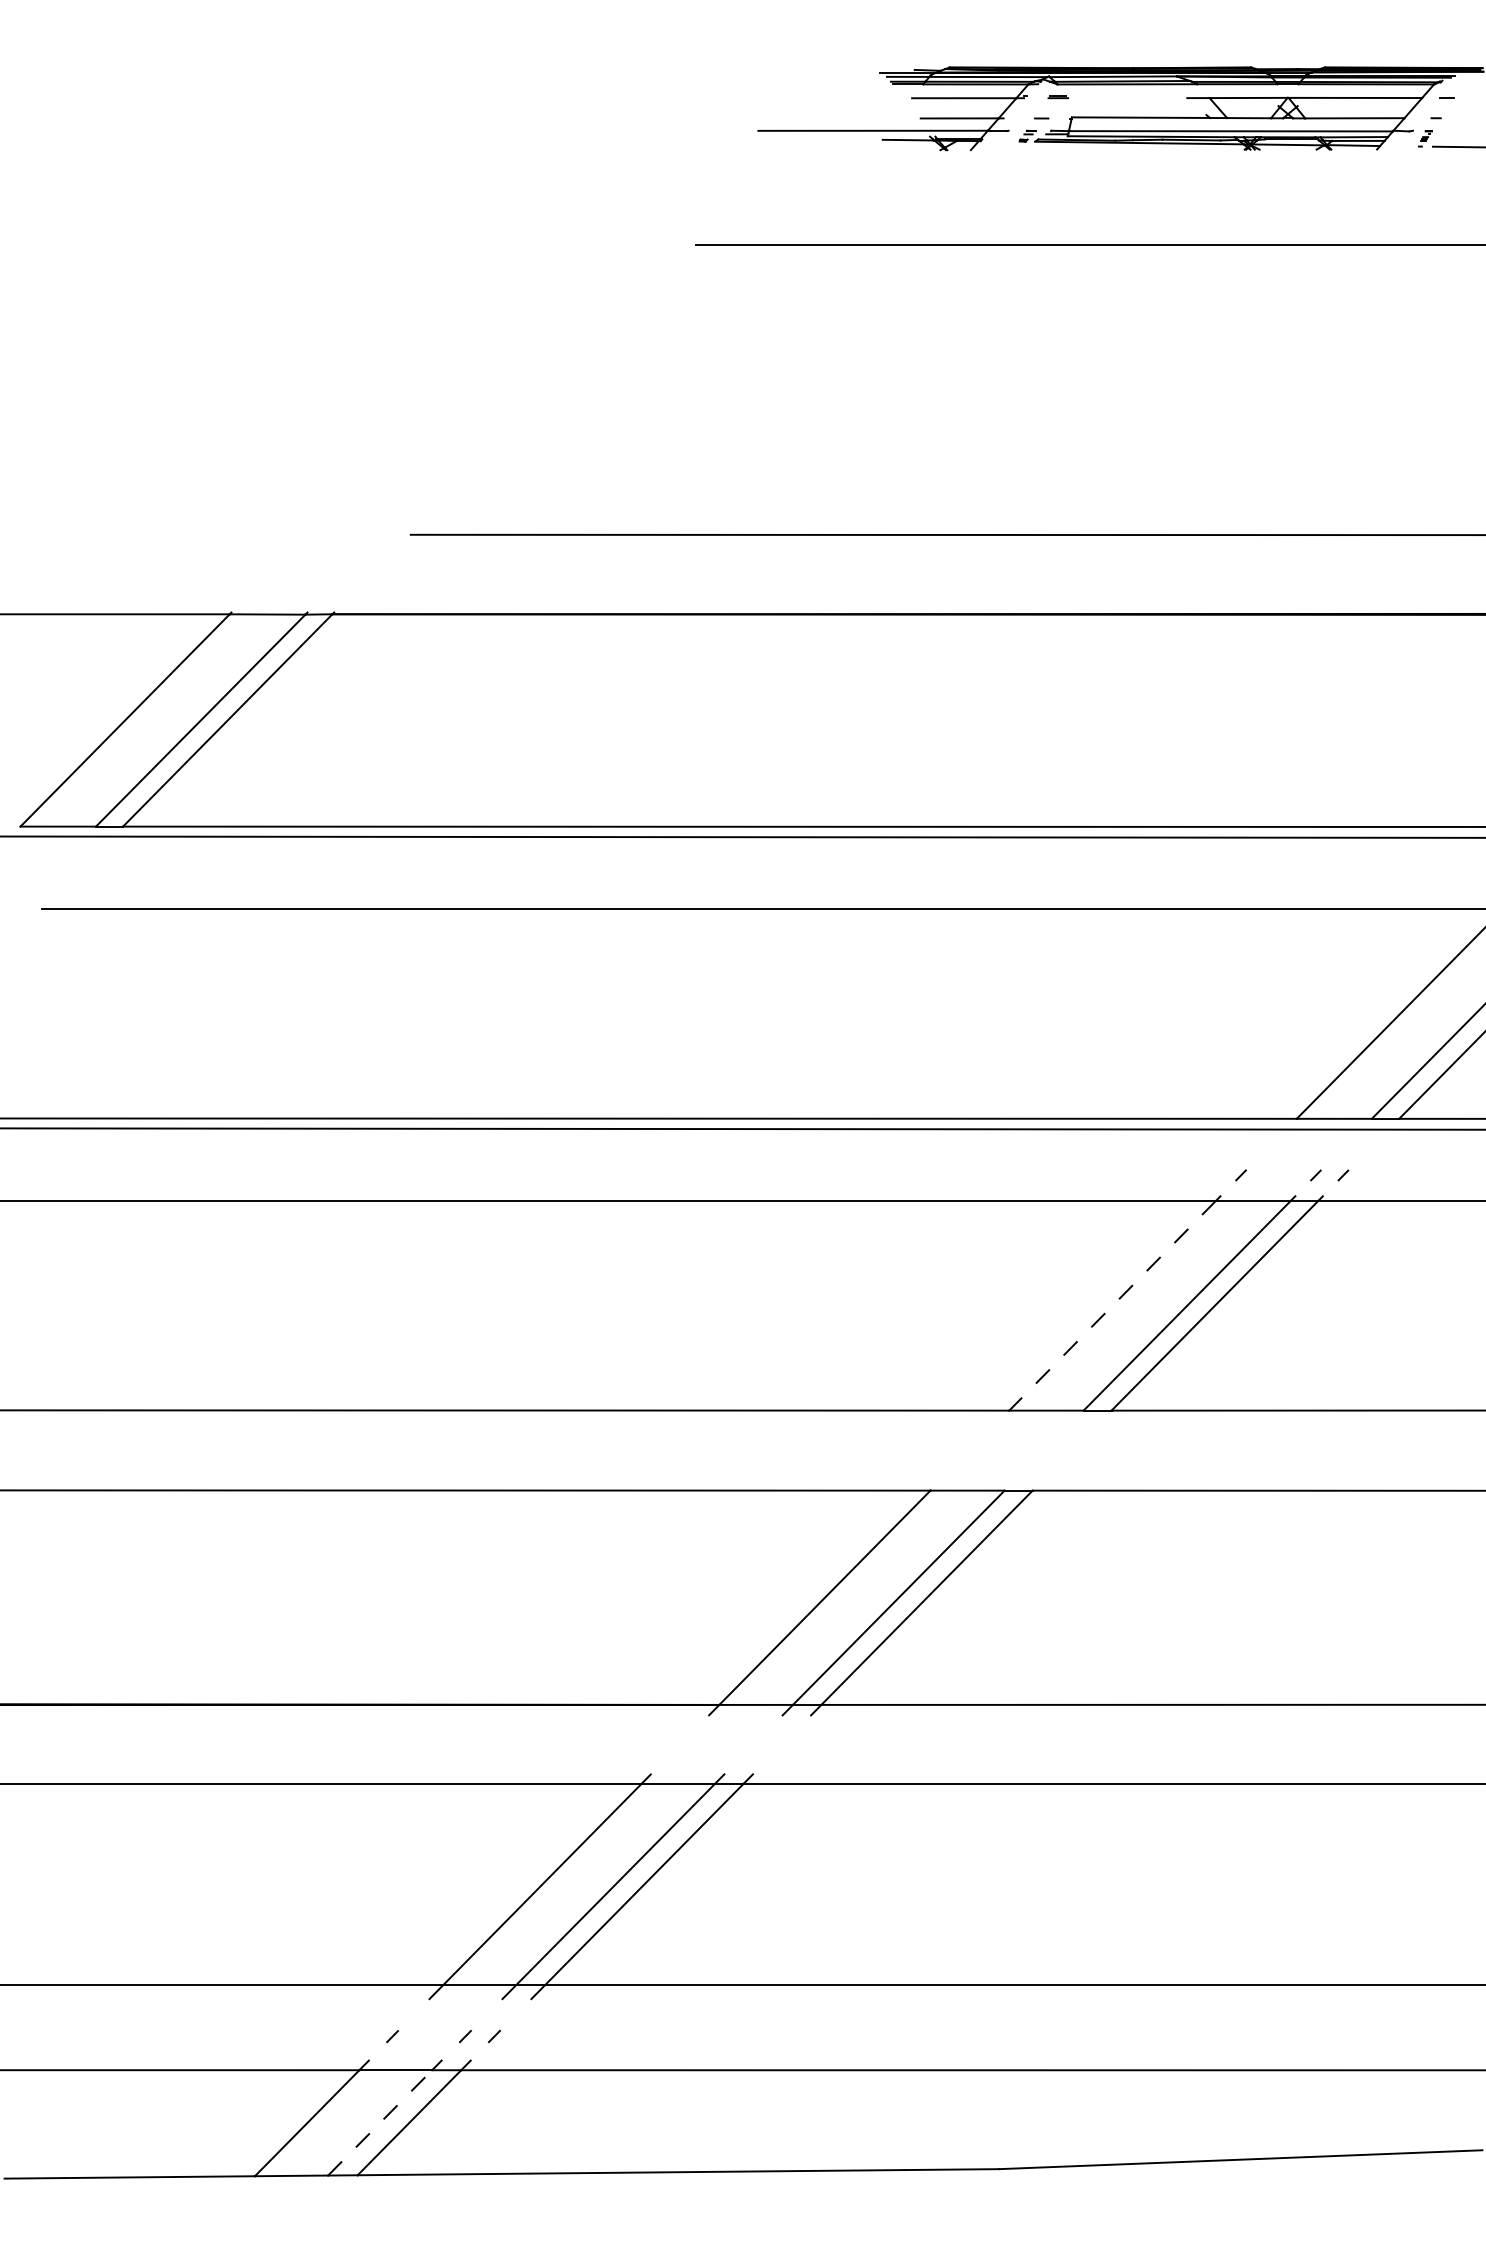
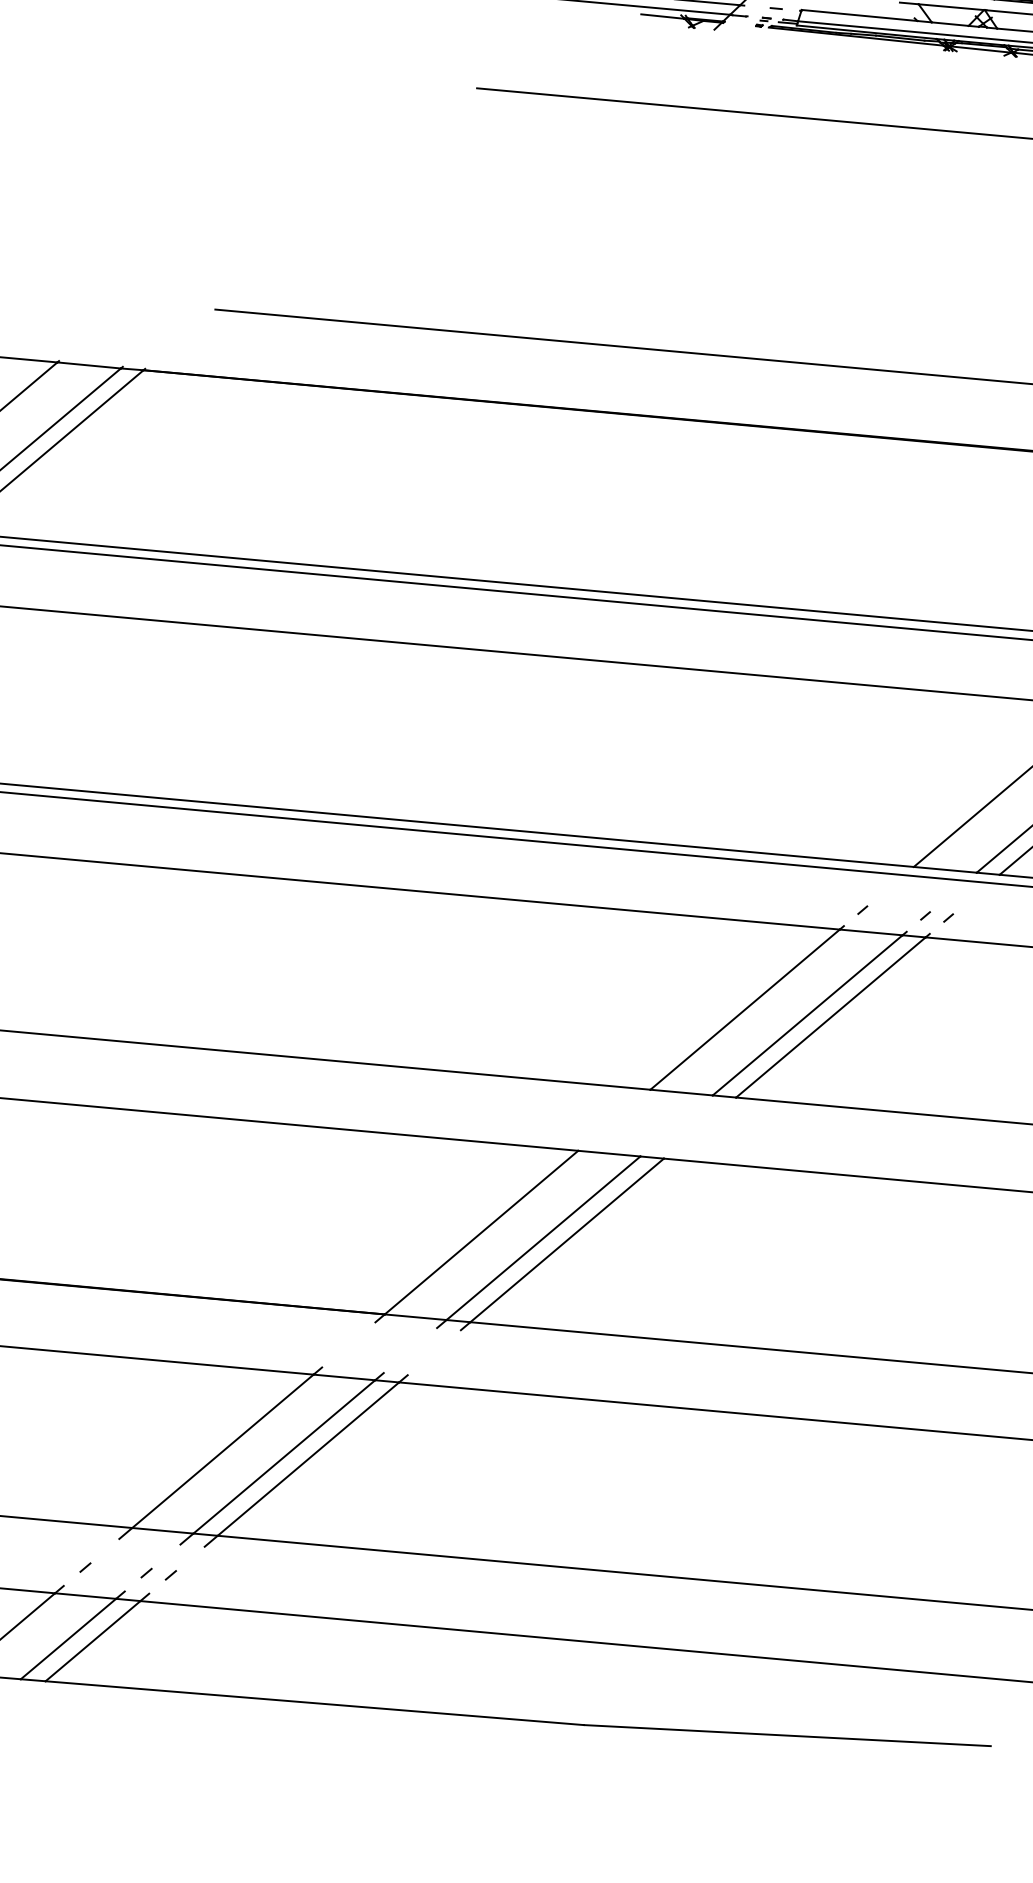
line: (1112, 1306) -> (744, 1010), dashed -> solid
line: (380, 2122) -> (68, 1638), dashed -> solid

